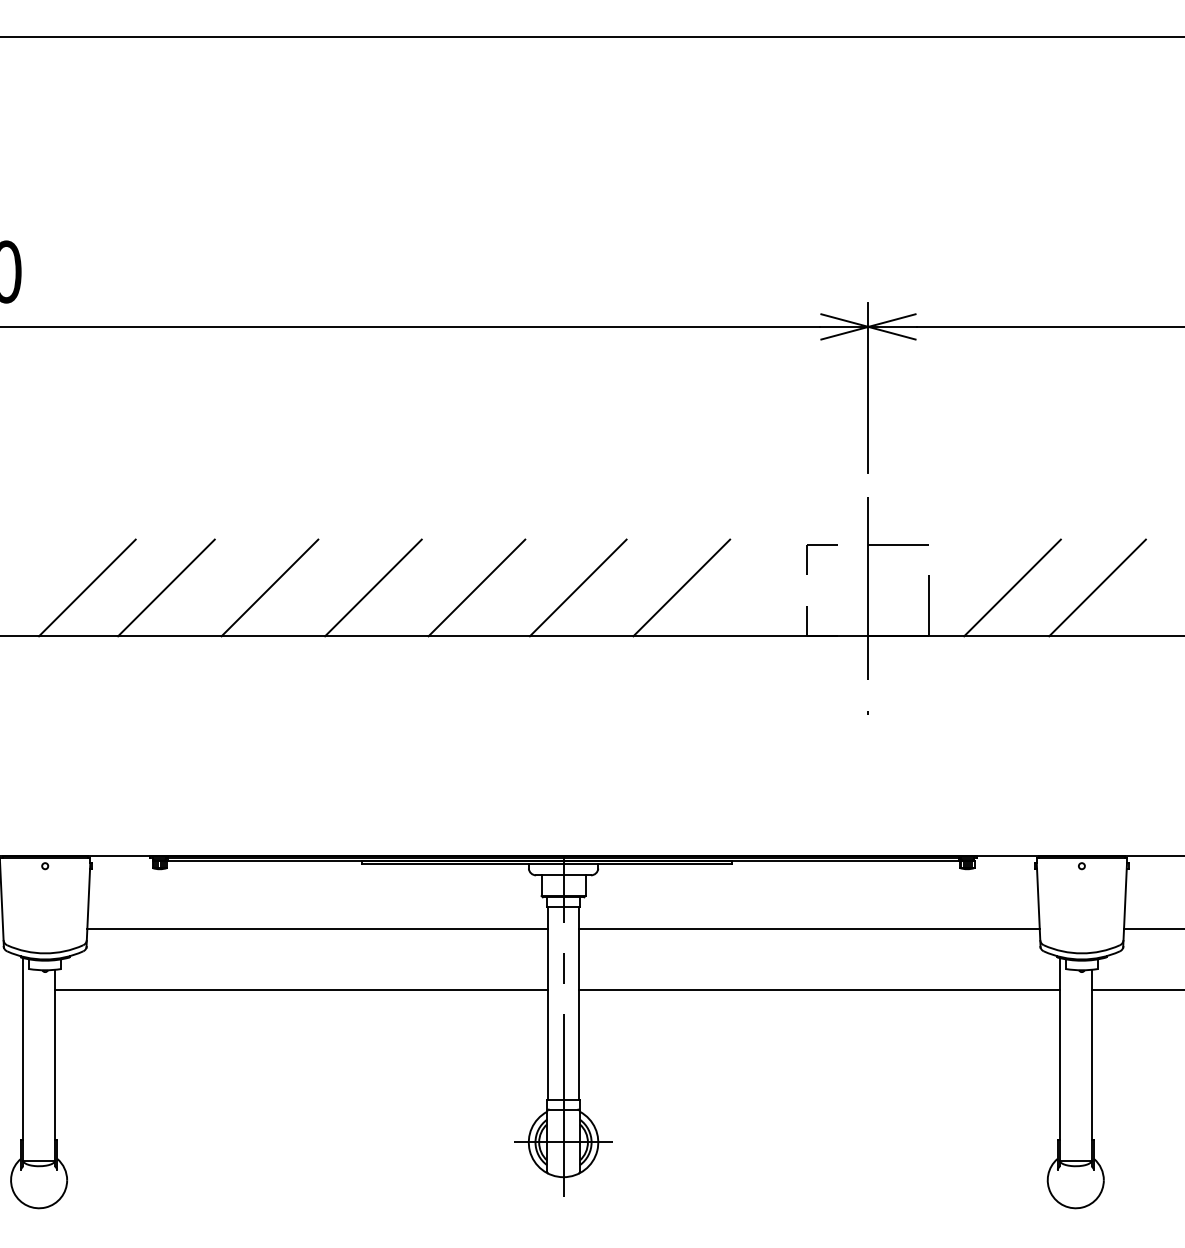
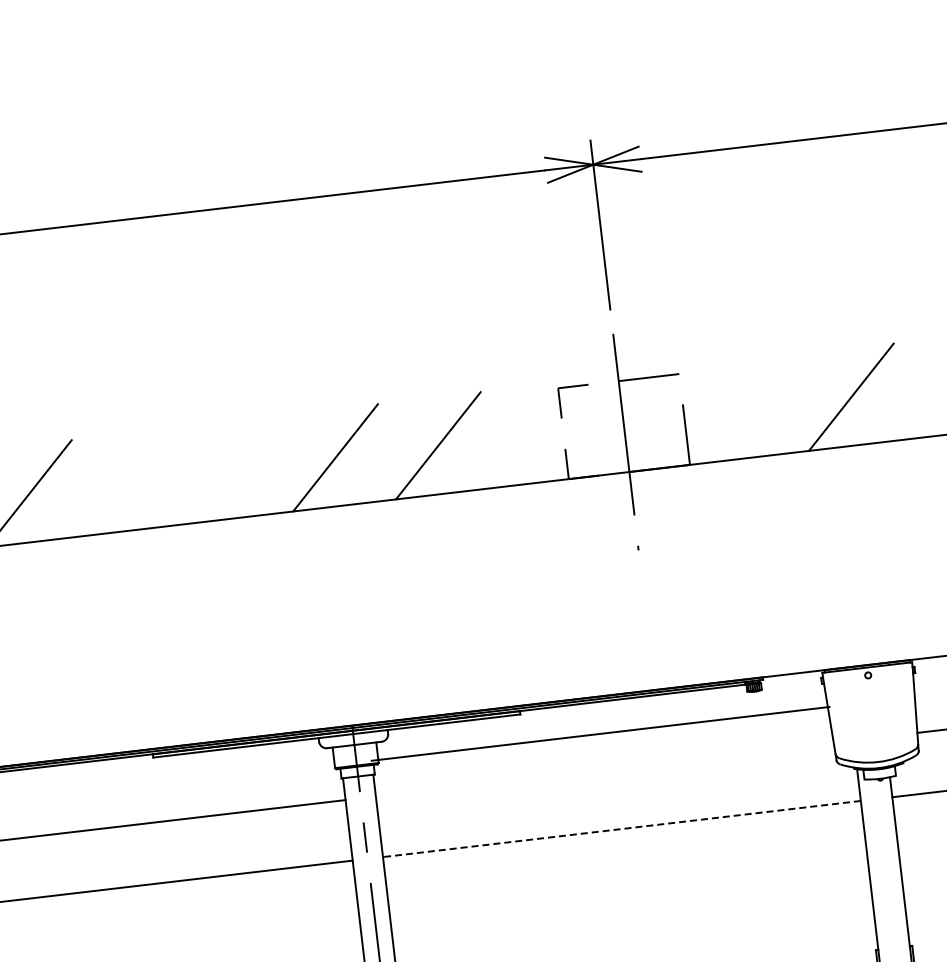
line: (373, 587) -> (132, 481), removed
line: (476, 587) -> (234, 469), removed
line: (1012, 587) -> (766, 406), removed
line: (808, 929) -> (599, 734), moved
line: (819, 989) -> (621, 828), solid -> dashed

